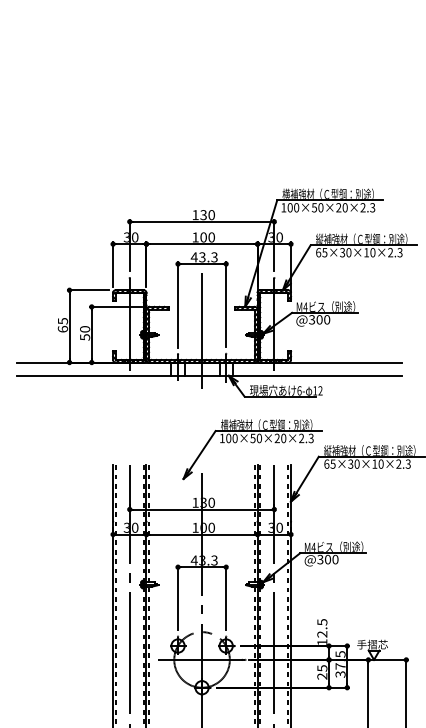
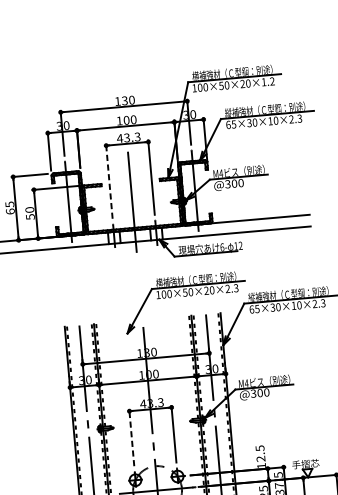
text: (367, 207) -> (267, 81), 100×50×20×2.3 -> 100×50×20×1.2
line: (178, 304) -> (109, 181), solid -> dashed
line: (178, 597) -> (132, 437), solid -> dashed

